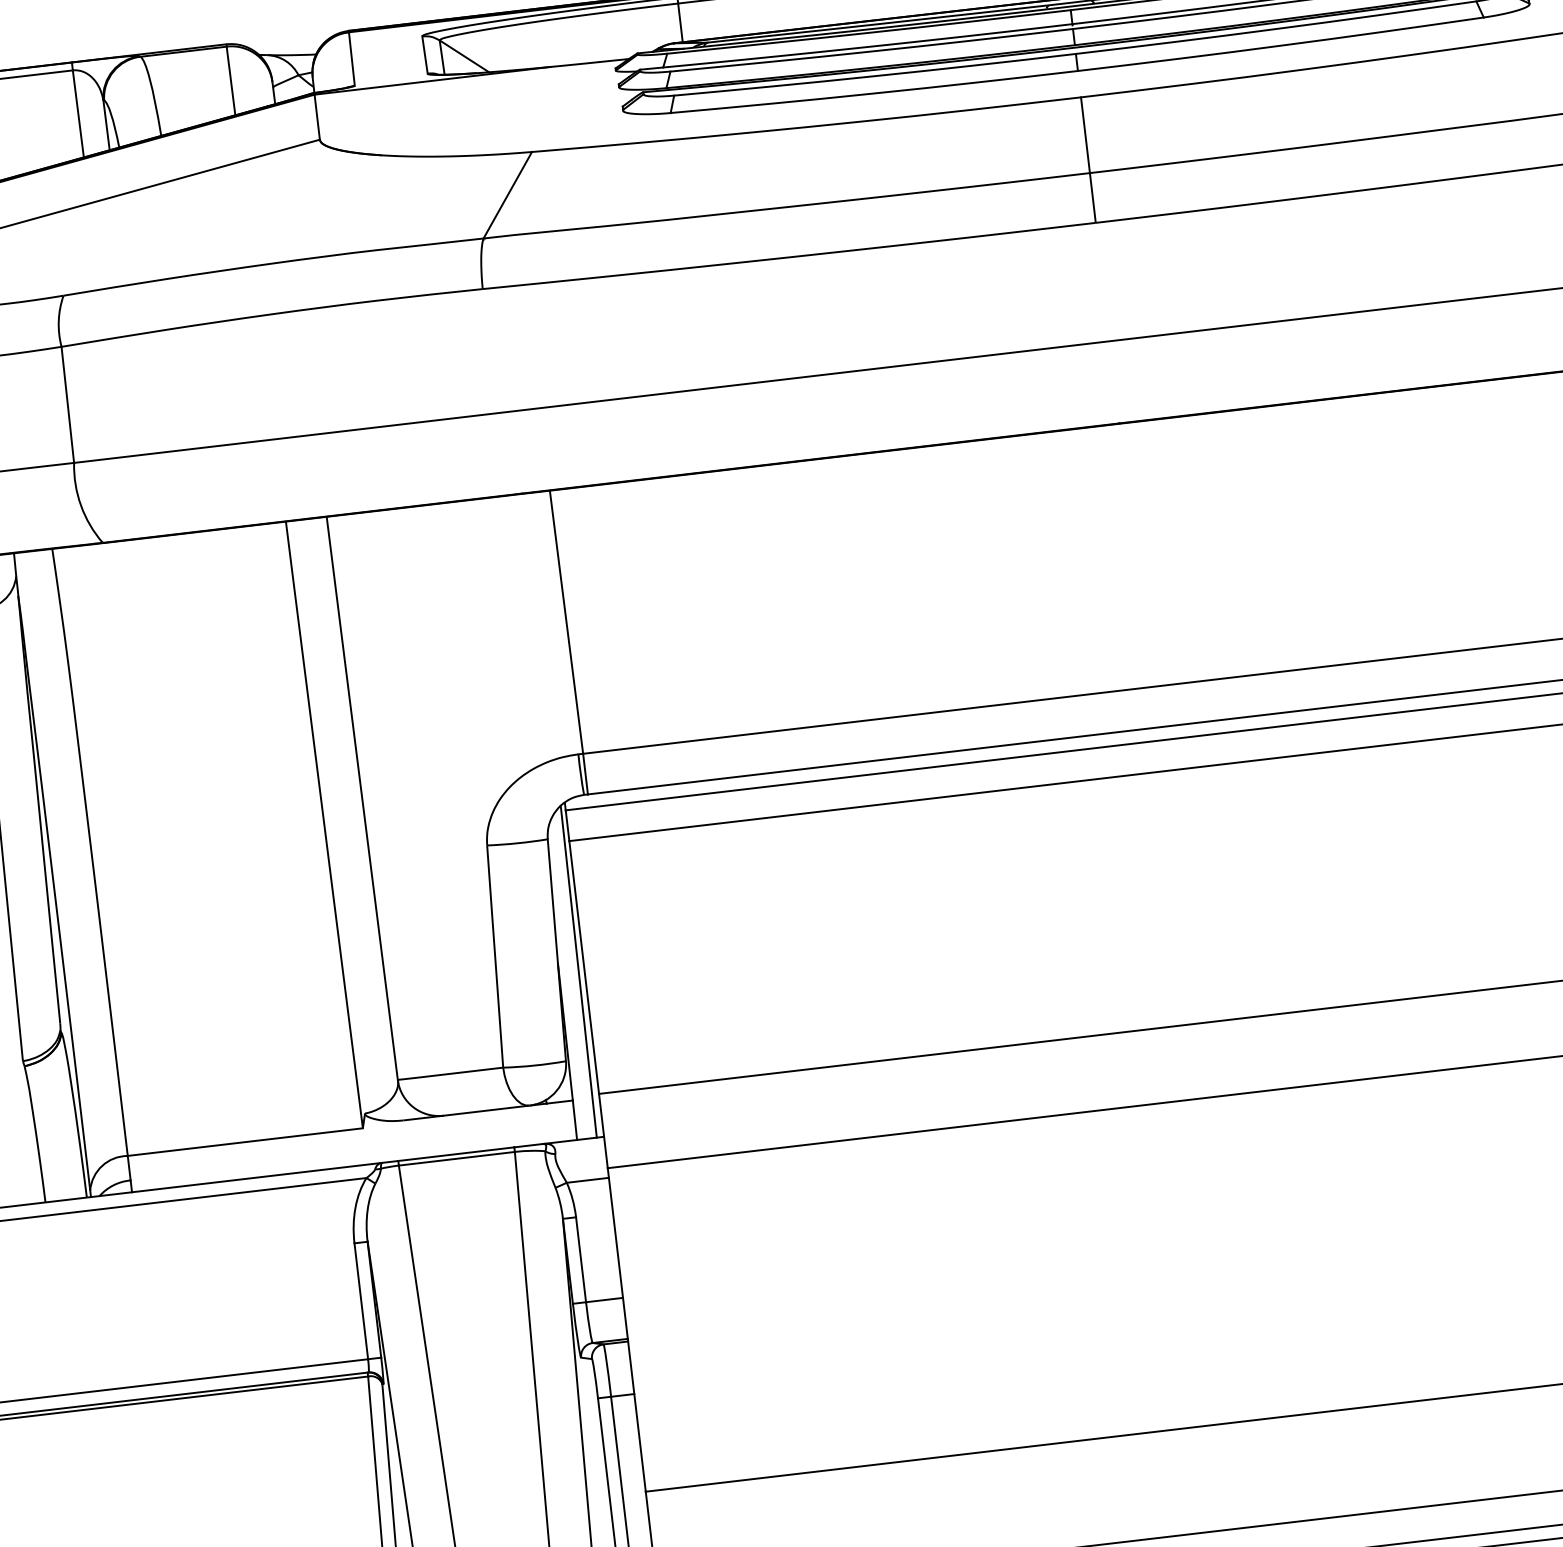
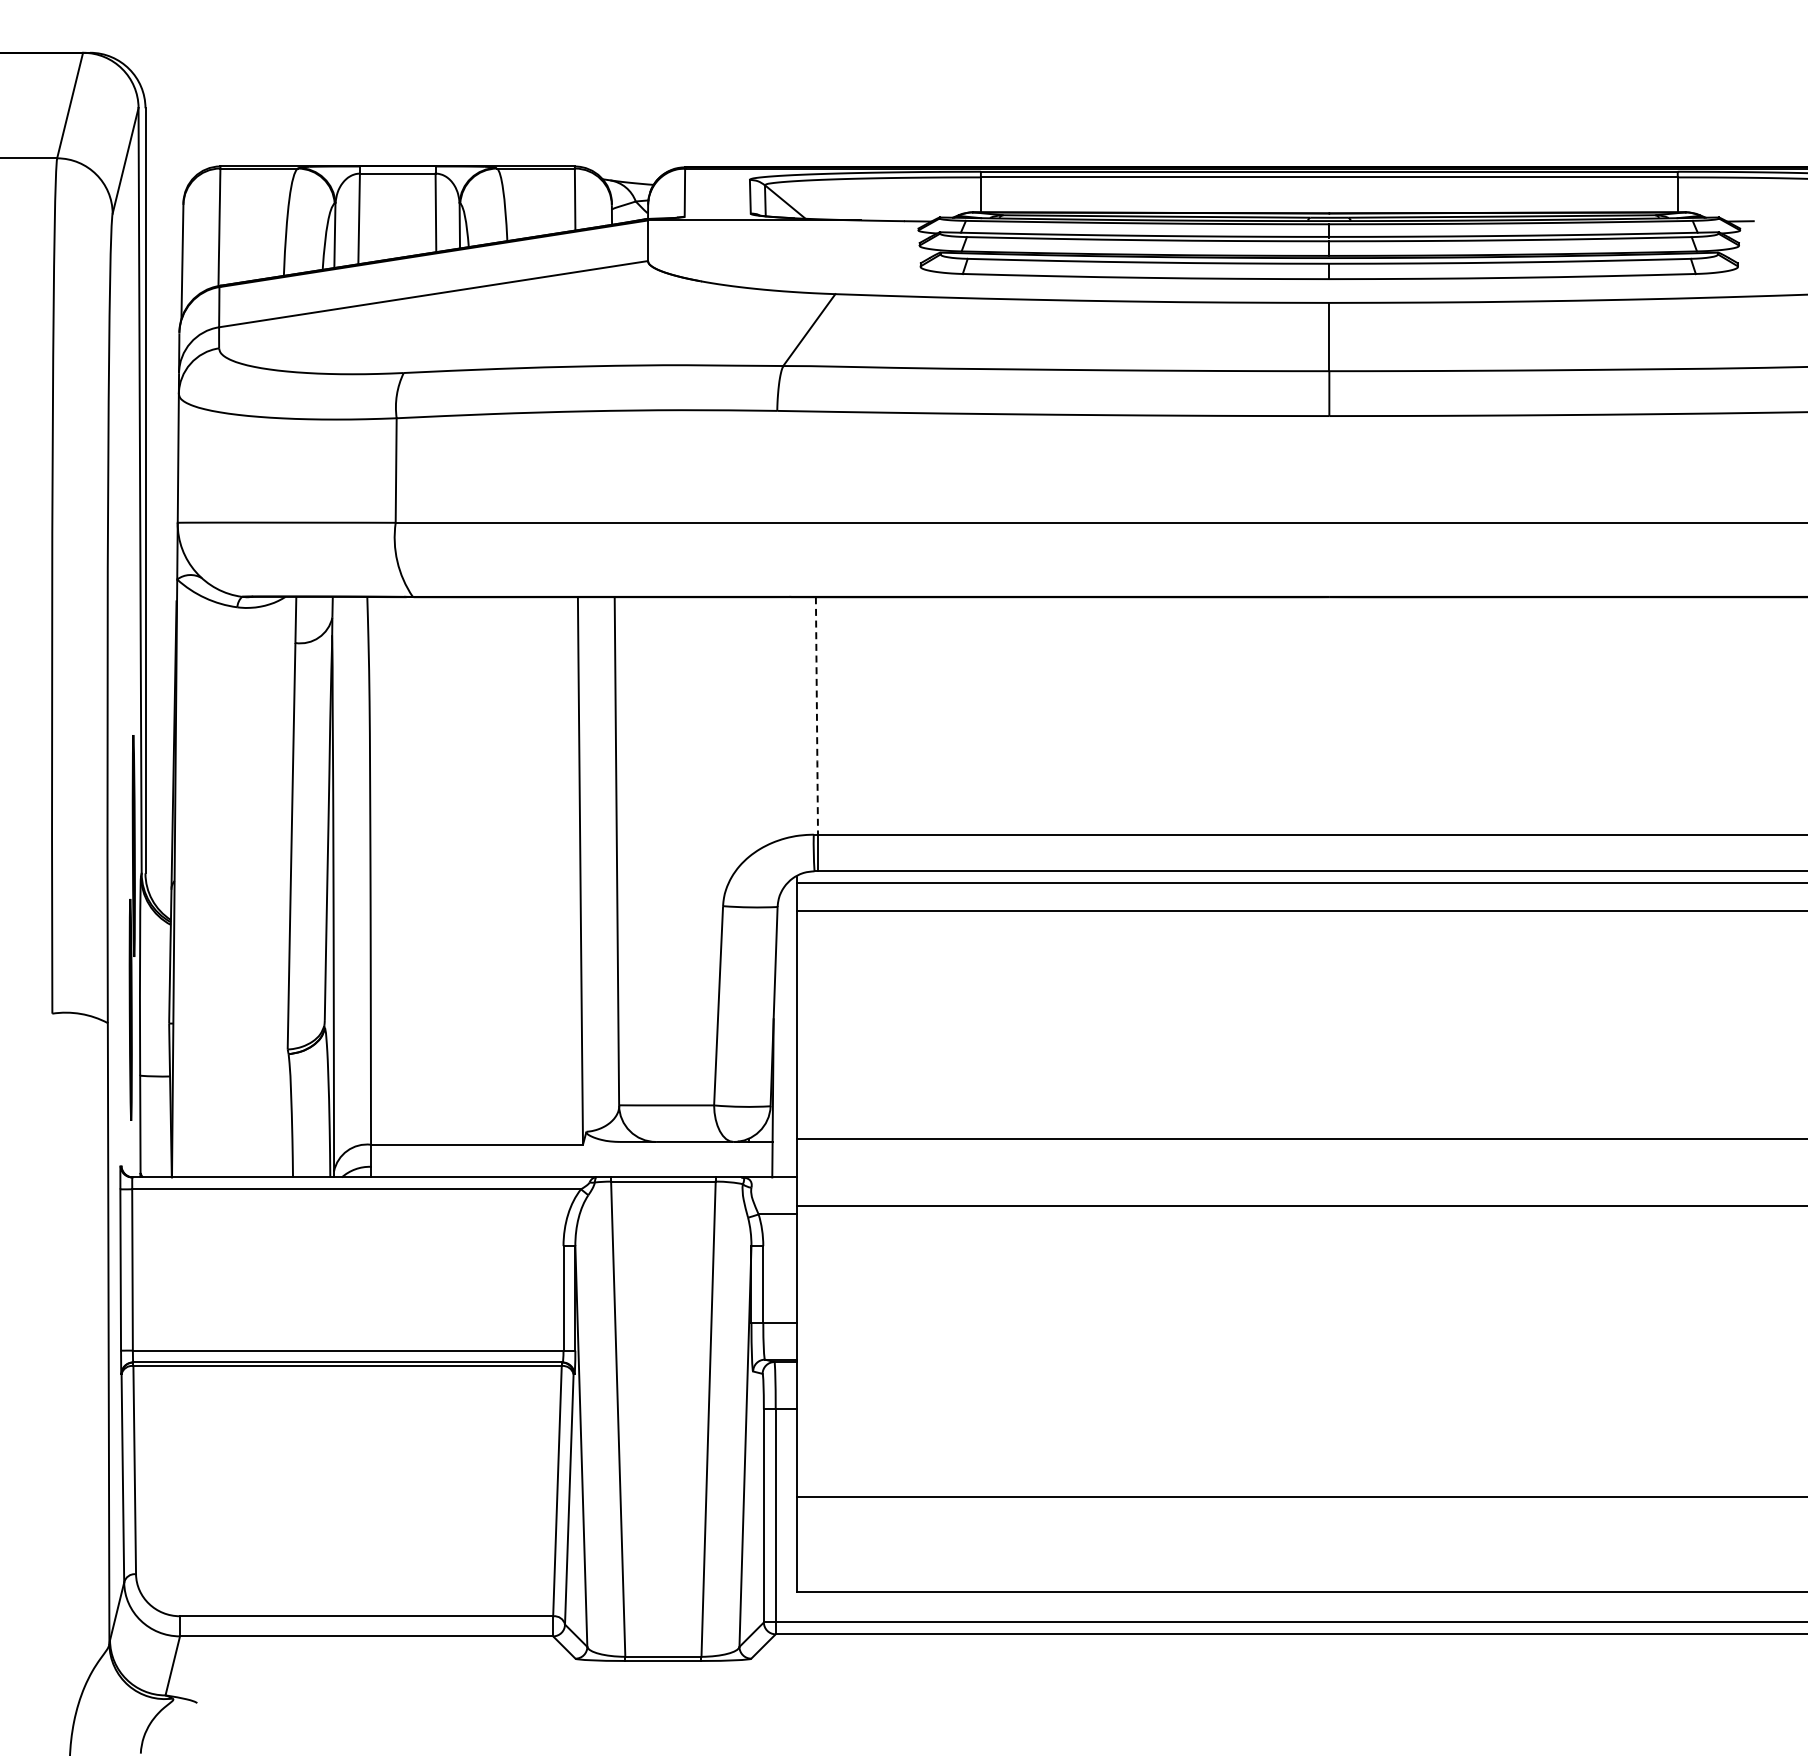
line: (566, 624) -> (816, 717), solid -> dashed
line: (578, 971) -> (791, 1027), removed

